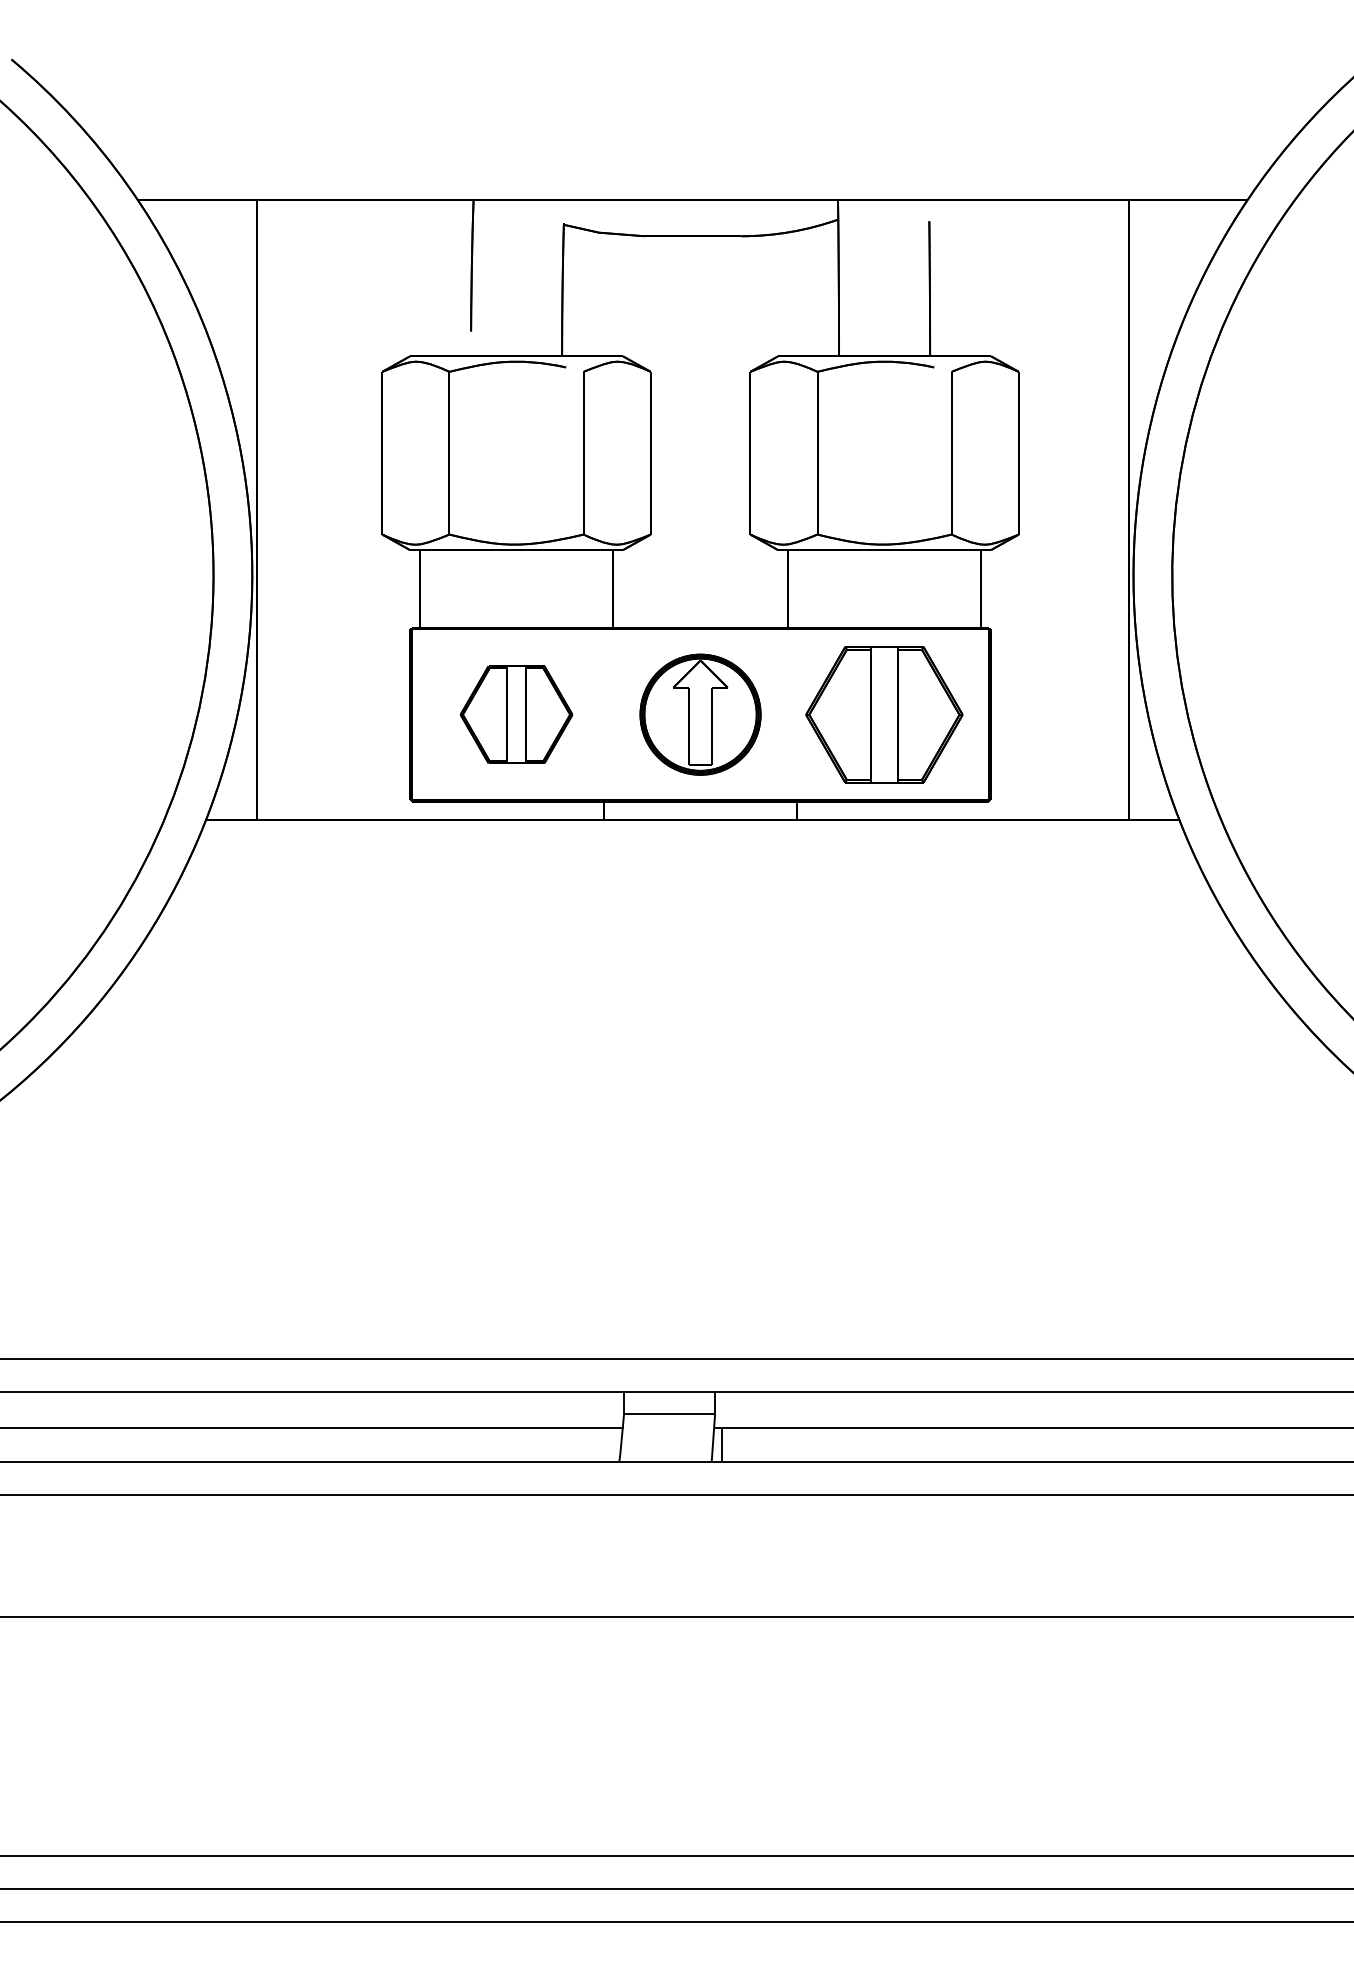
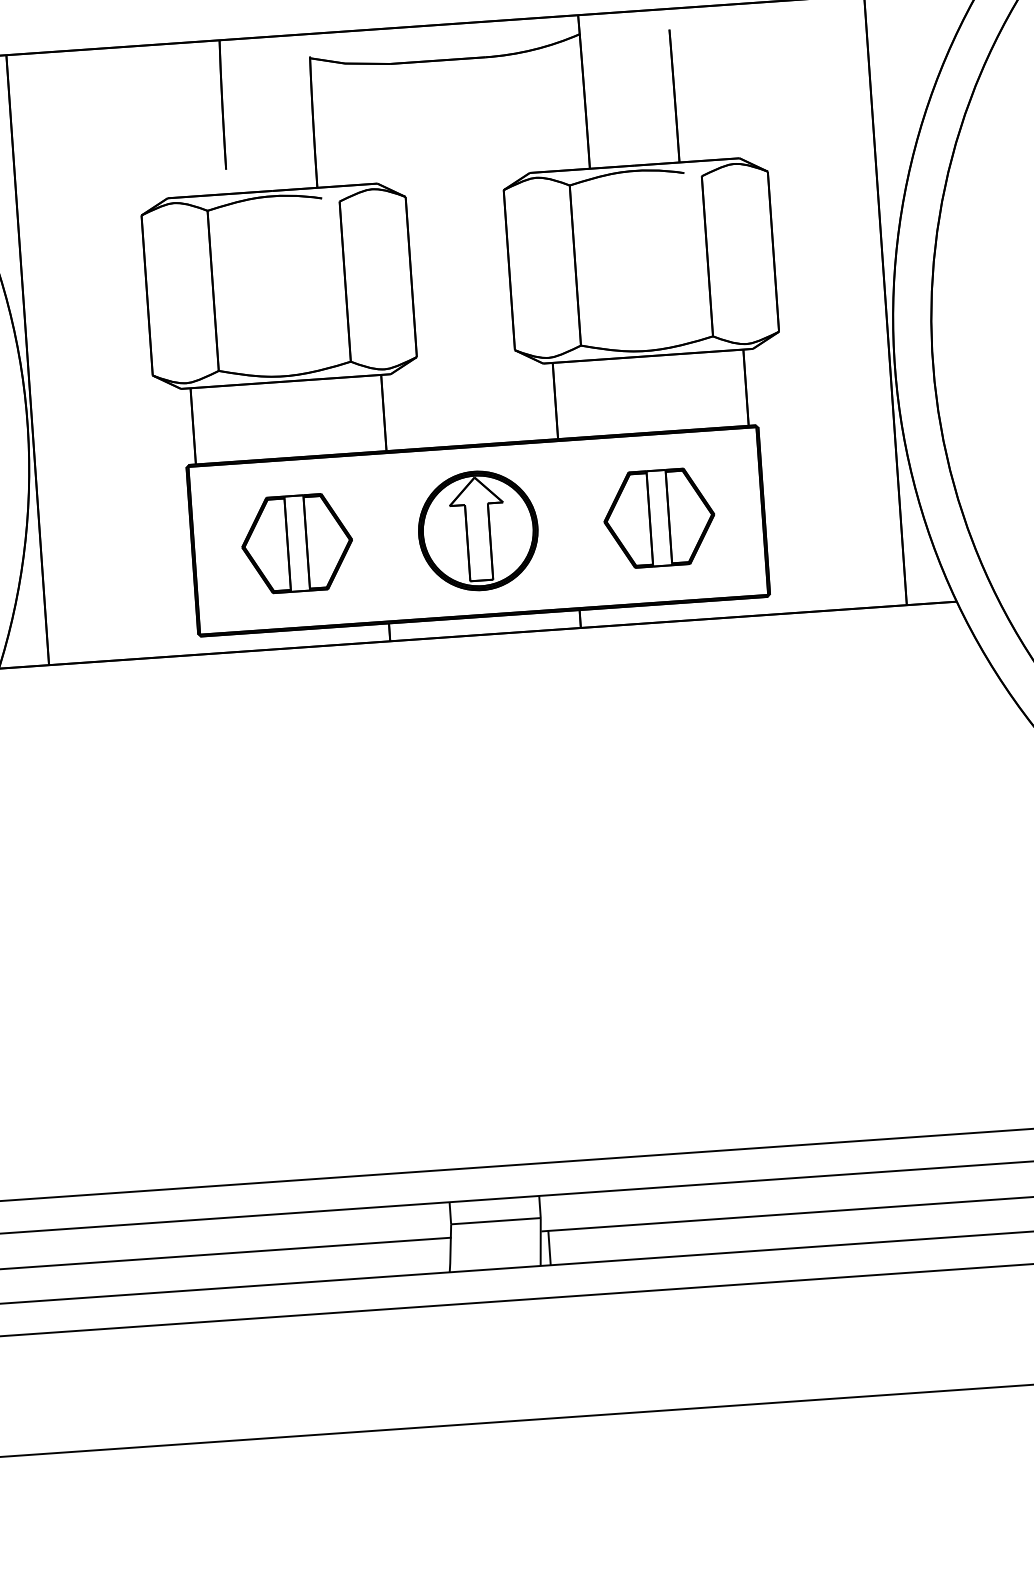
part: (884, 714) -> (659, 518), size x0.71

